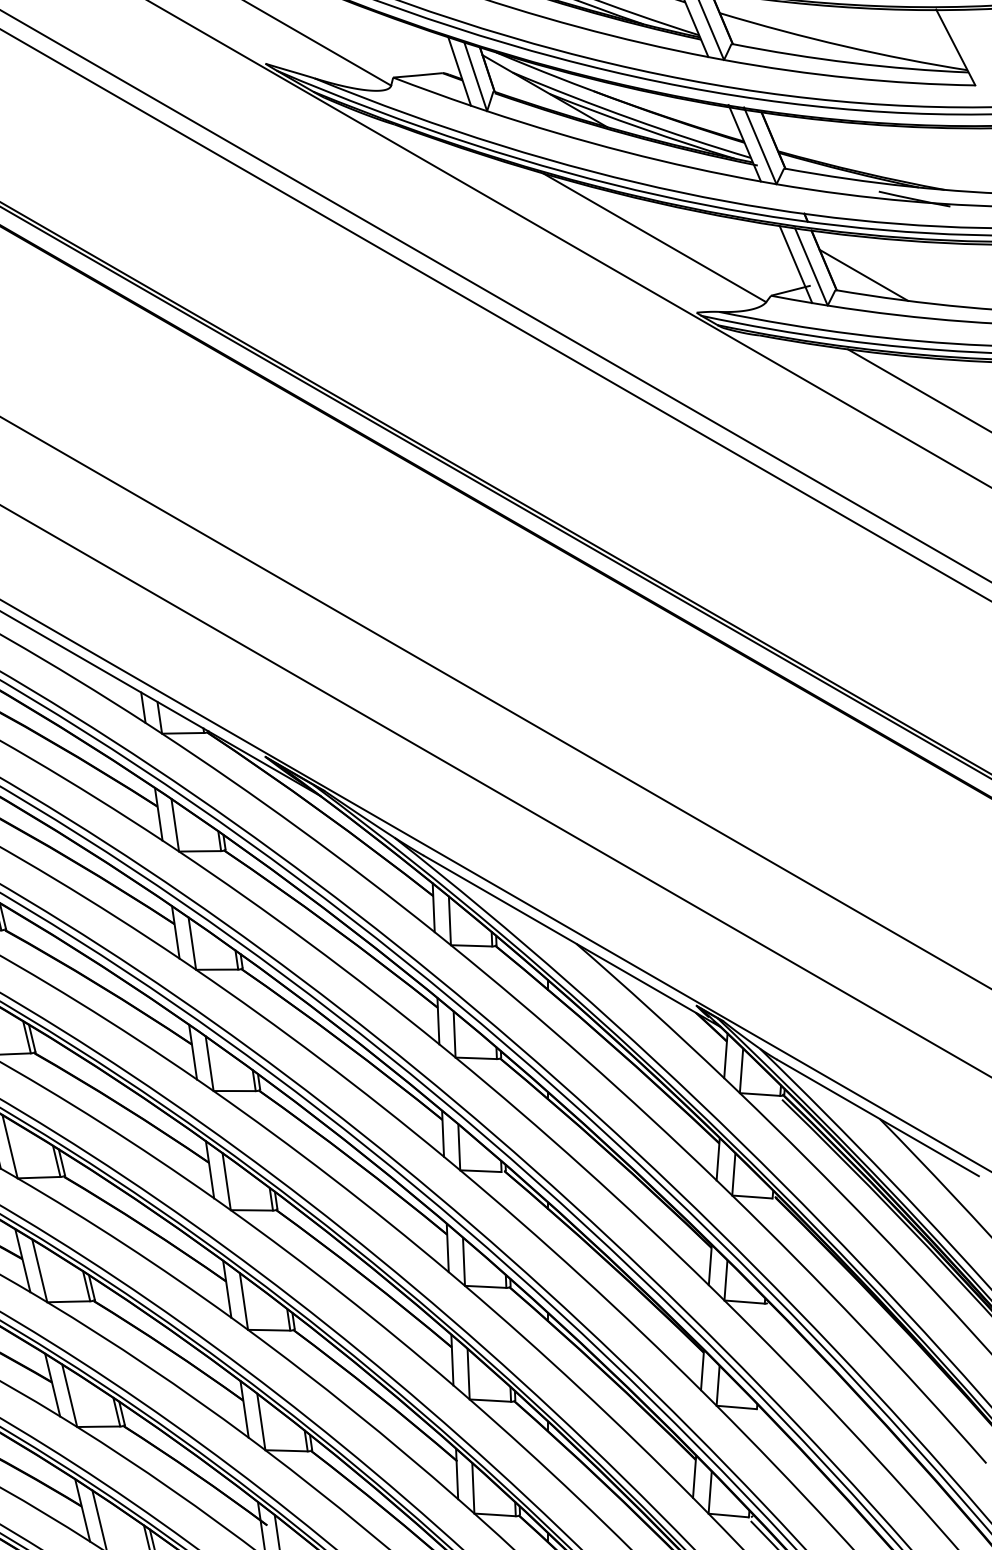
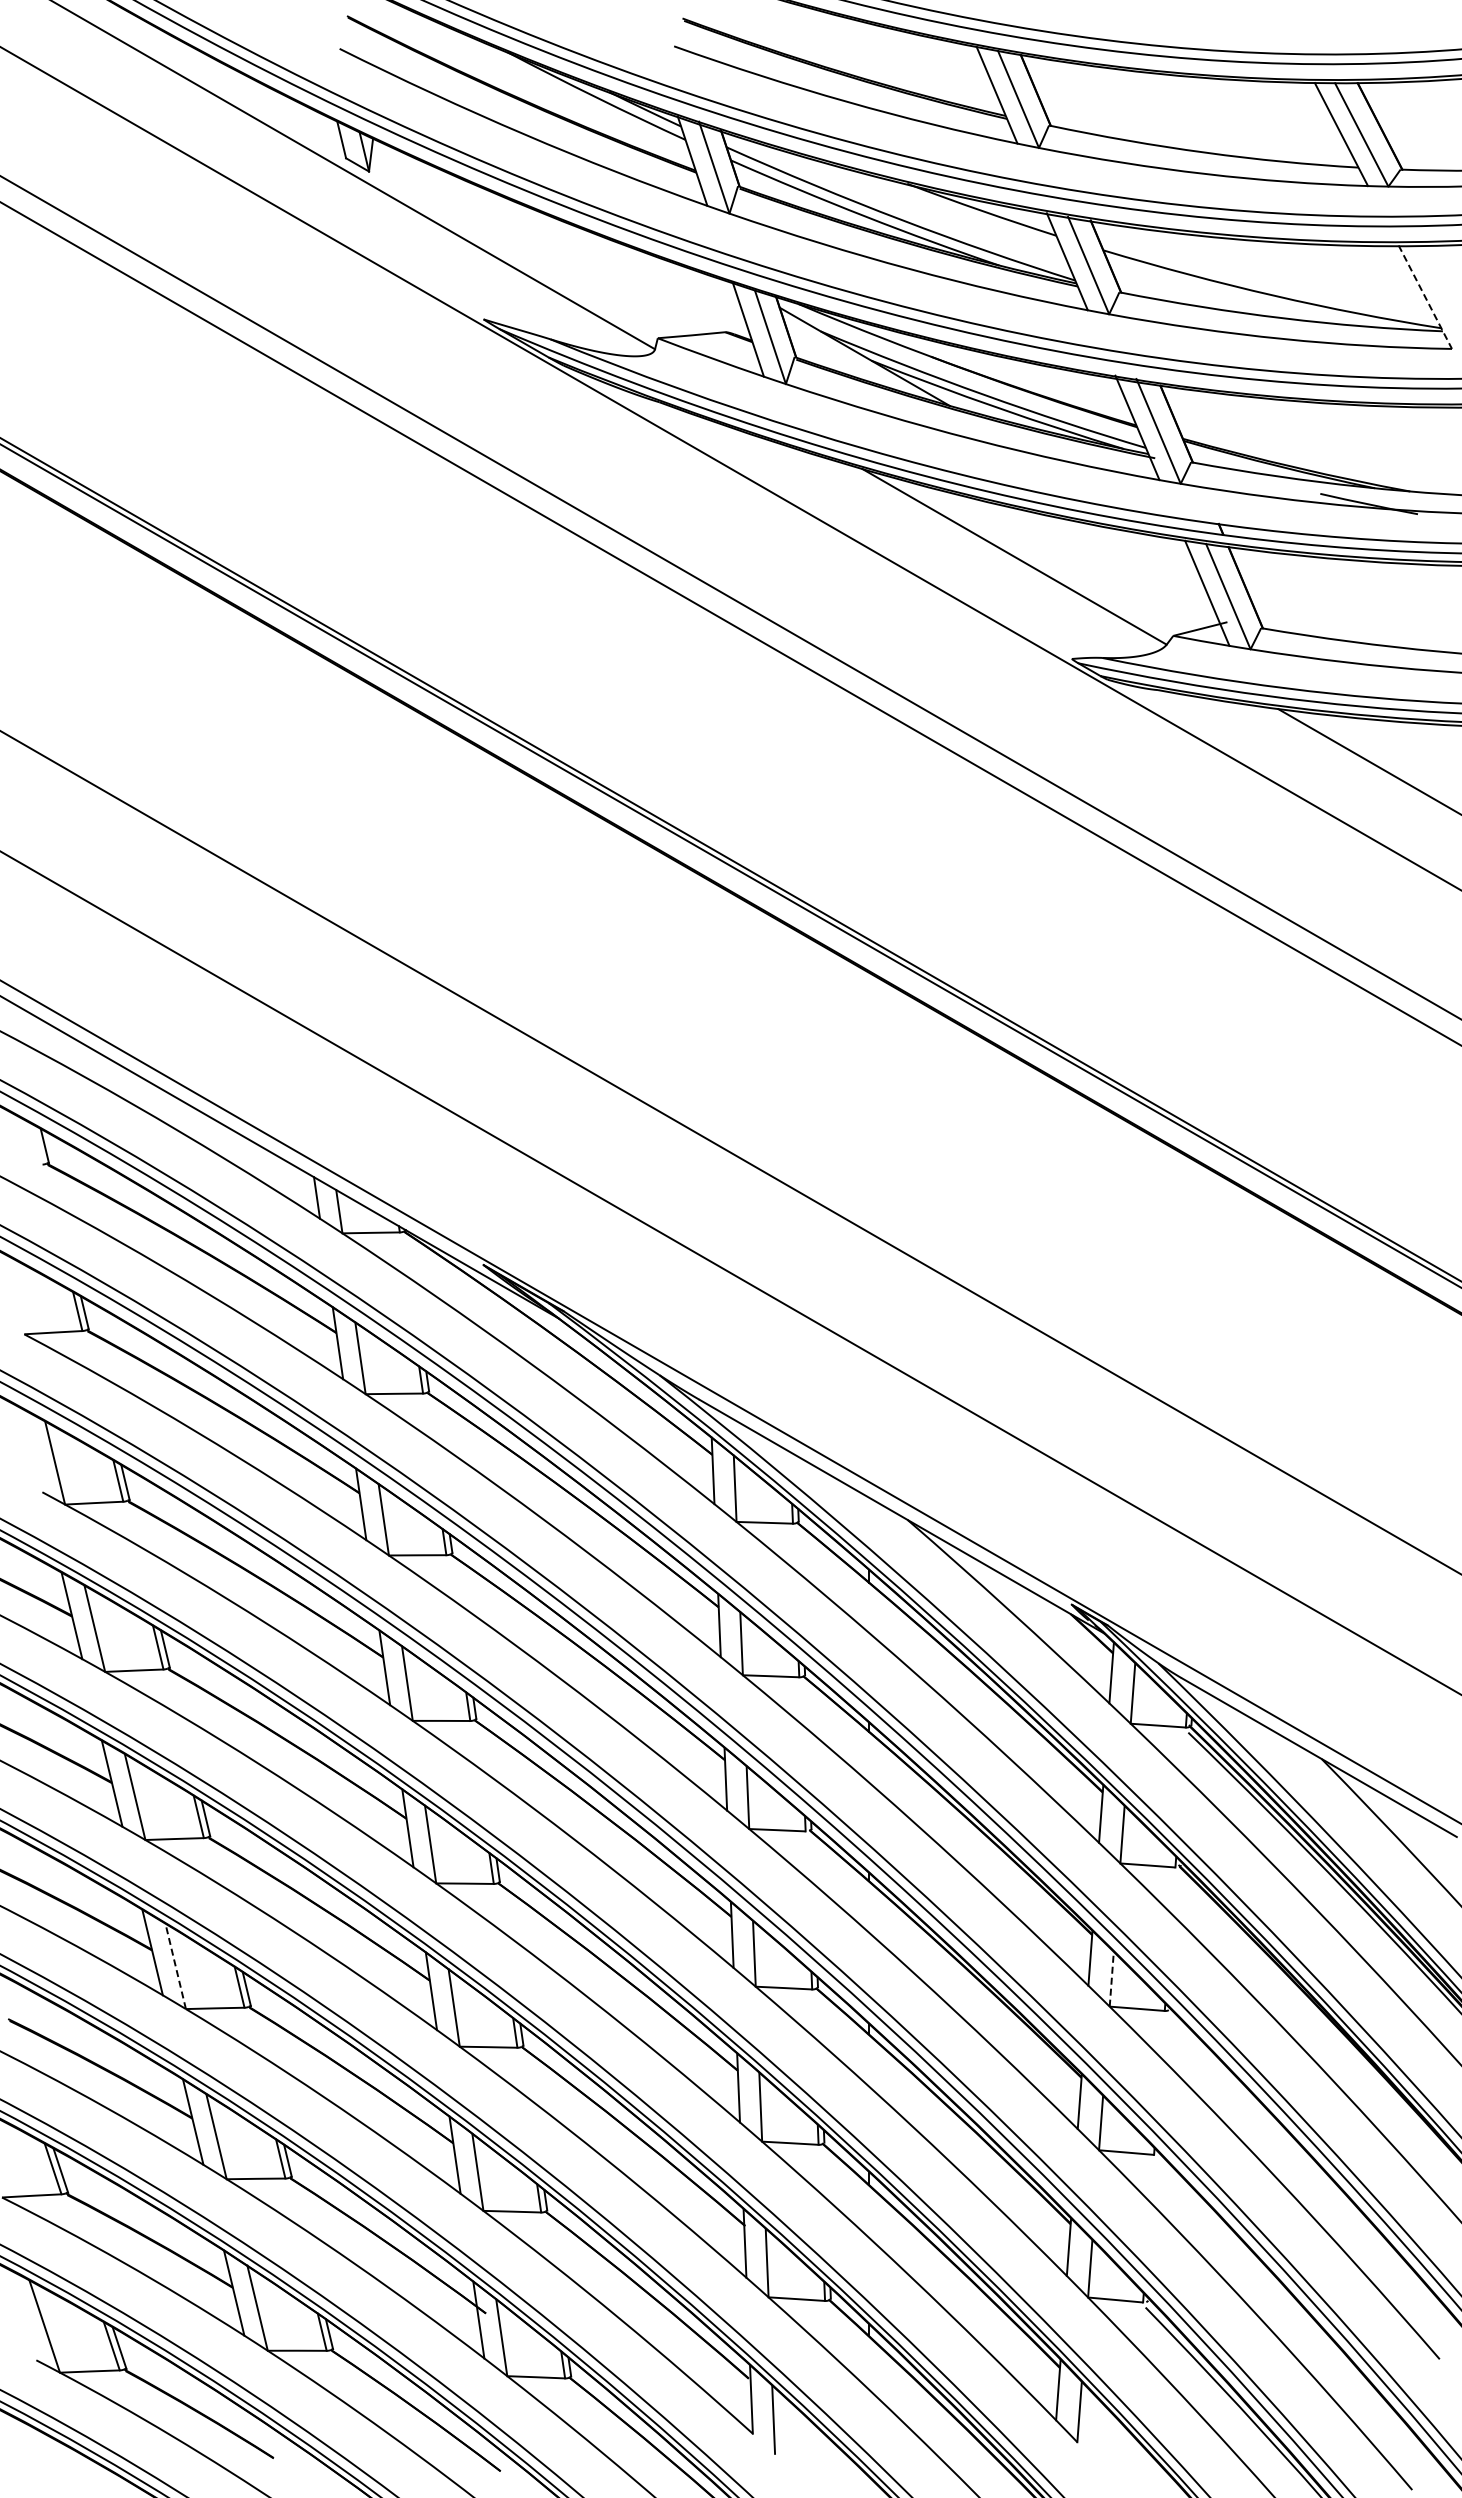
line: (955, 47) -> (1425, 297), solid -> dashed
line: (863, 274) -> (1299, 607), removed
line: (39, 1271) -> (175, 1966), solid -> dashed
line: (725, 1280) -> (1111, 1979), solid -> dashed

